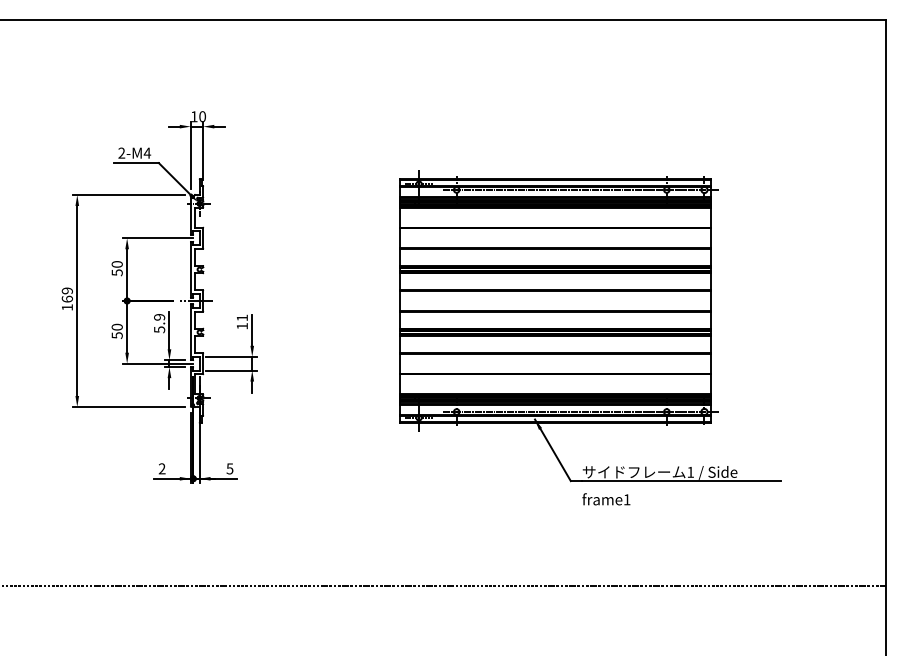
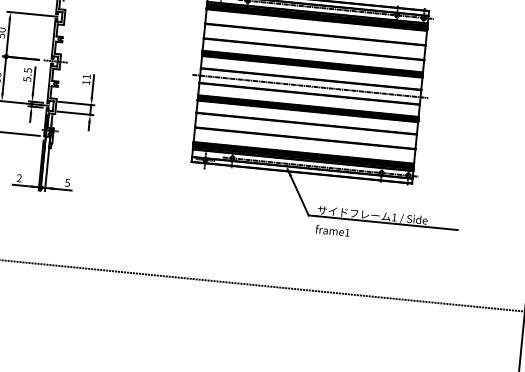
line: (555, 300) -> (310, 86), added
text: (159, 317) -> (28, 70), 5.9 -> 5.5

